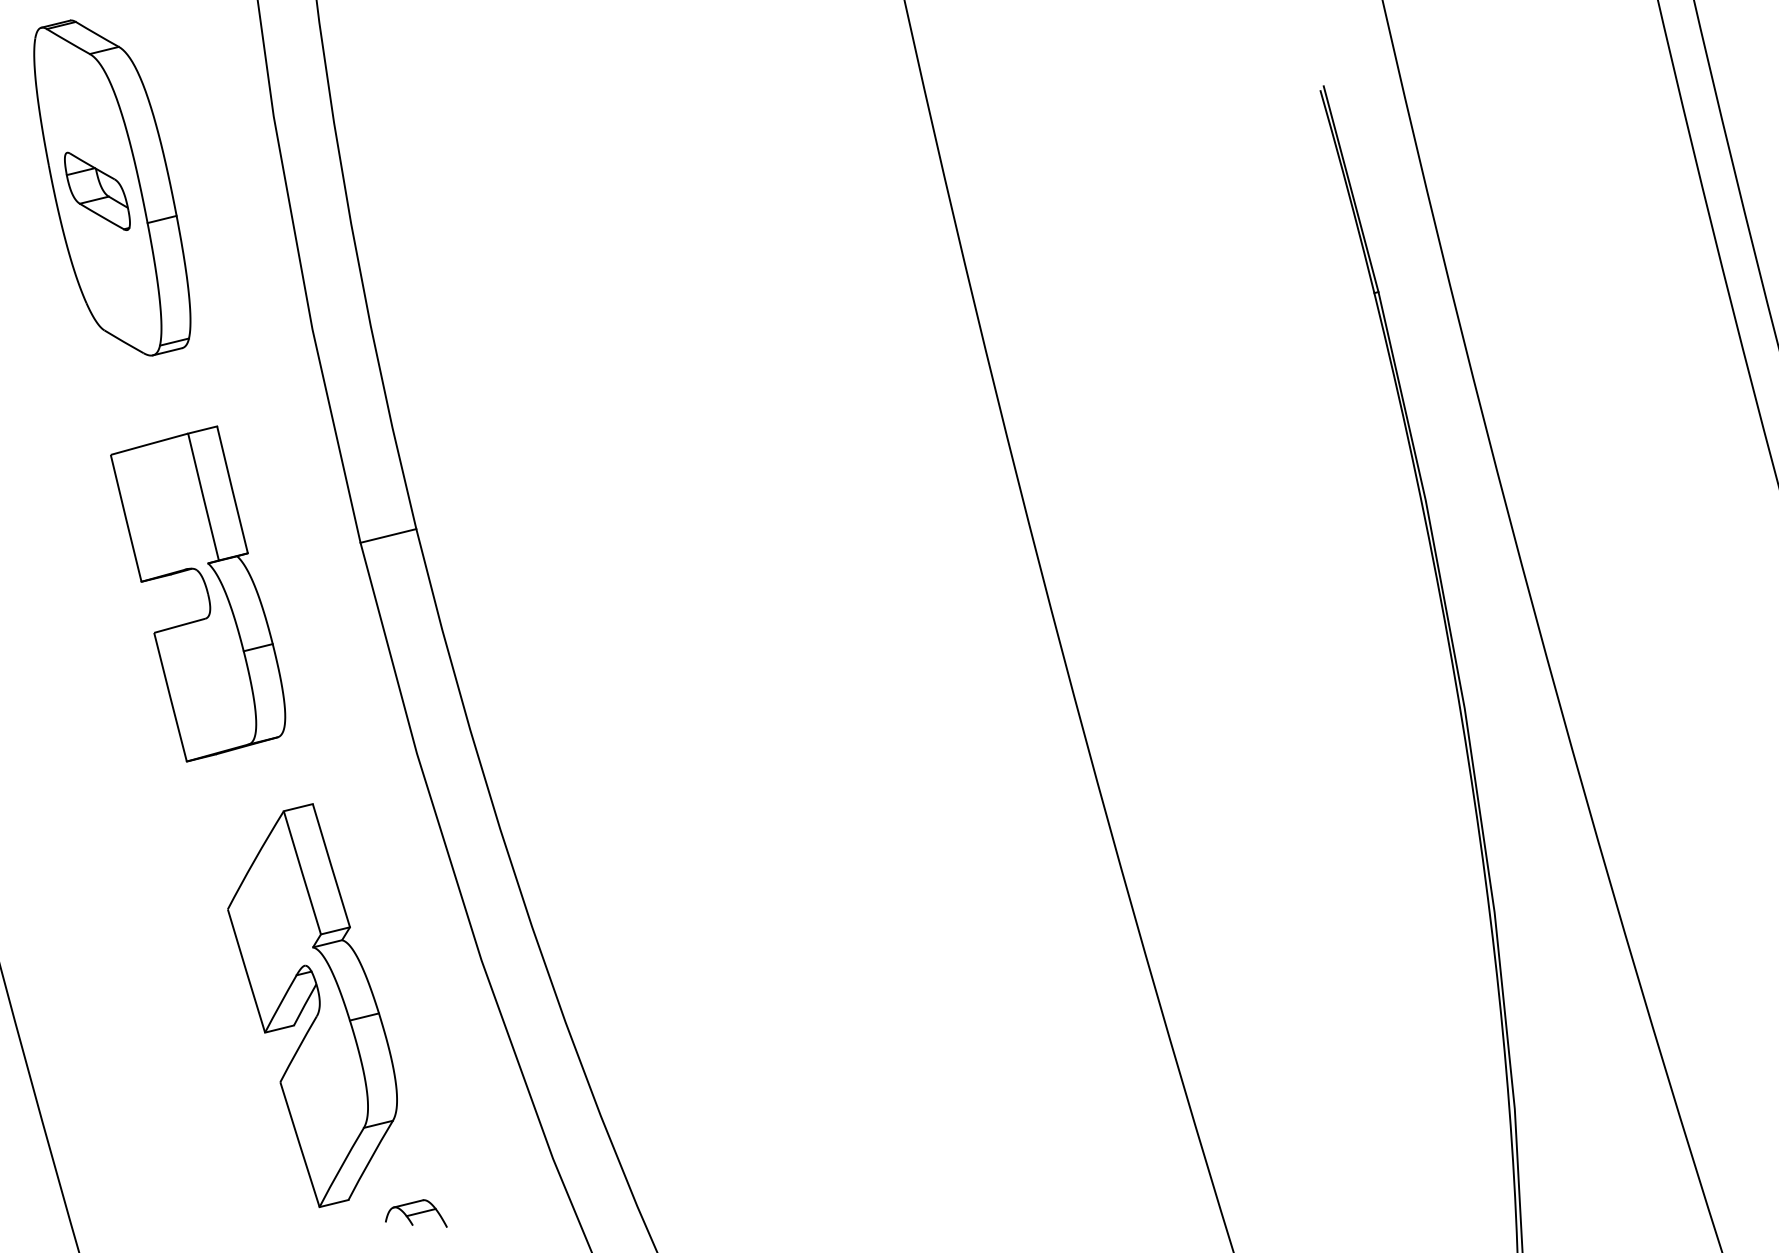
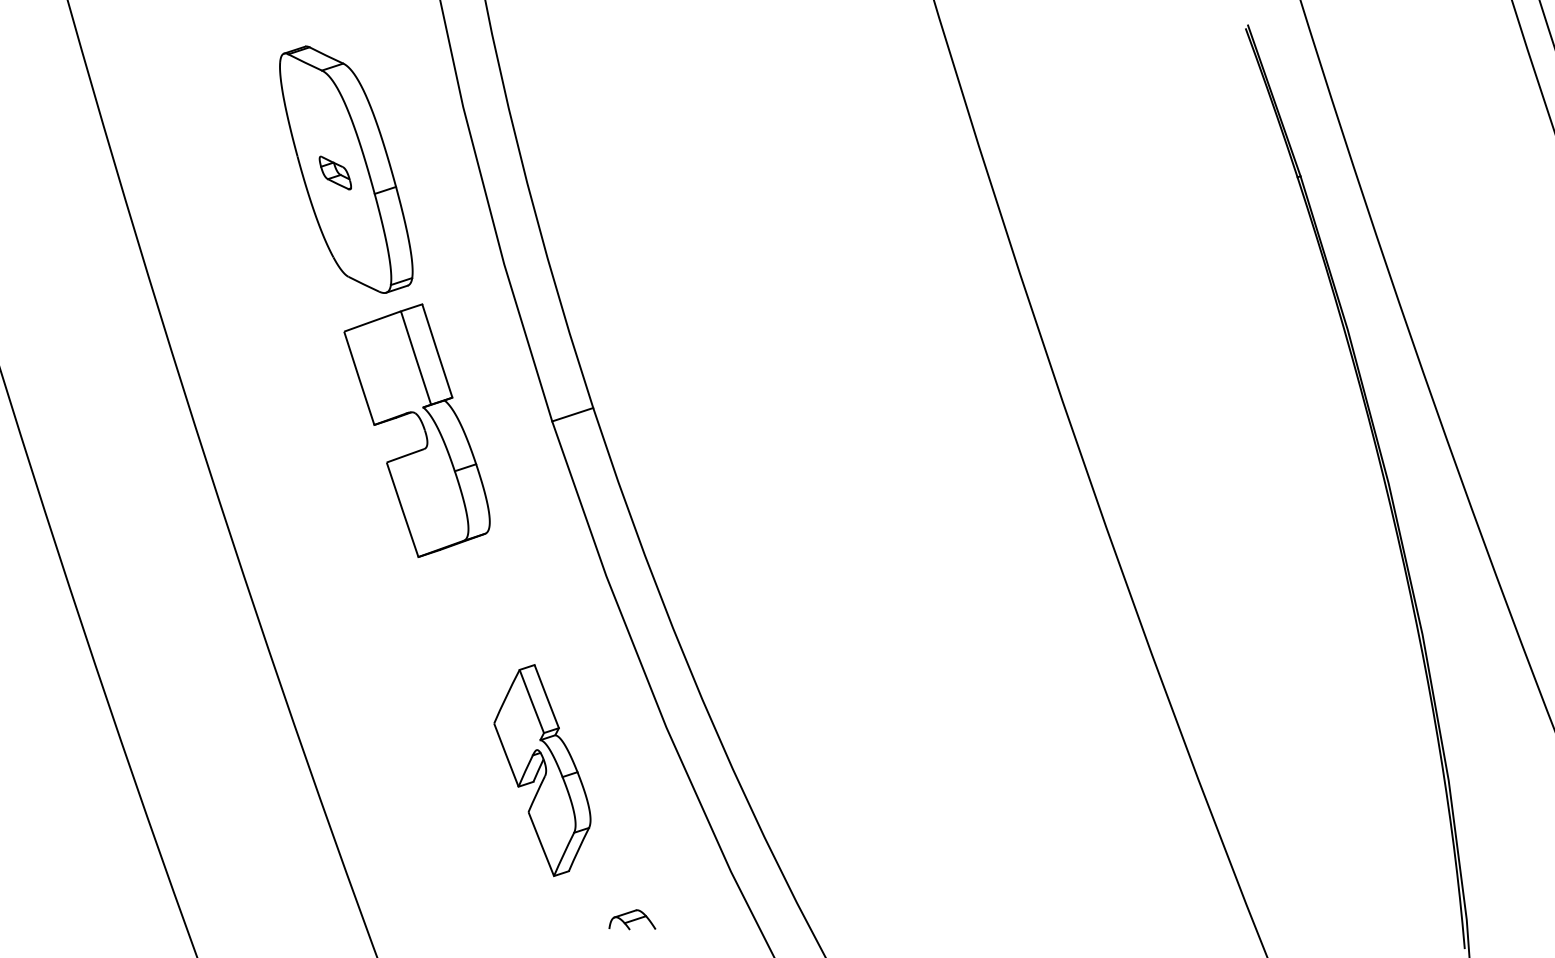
part: (97, 190) -> (335, 172), size x0.6
part: (206, 592) -> (423, 429), moved
part: (312, 1005) -> (542, 770), size x0.7

